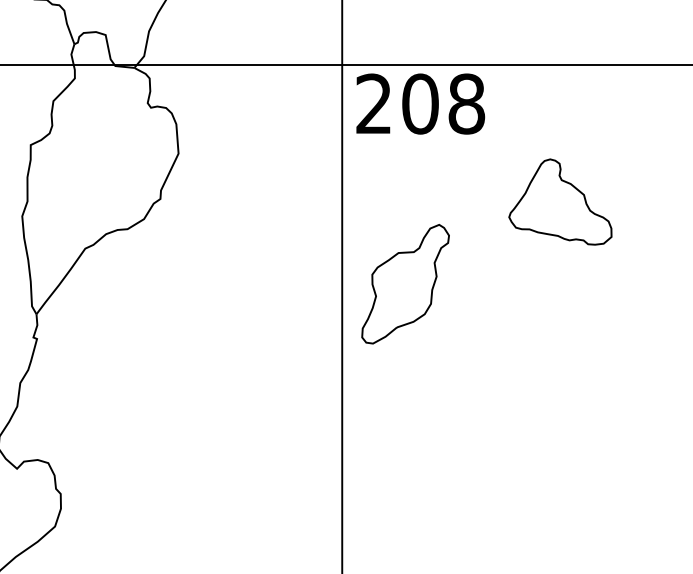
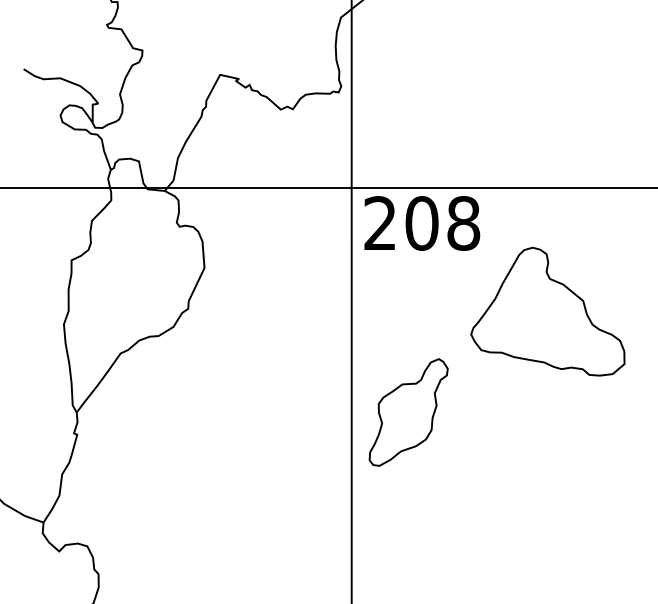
part: (559, 201) -> (547, 311), size x1.67
part: (405, 284) -> (408, 412), moved

